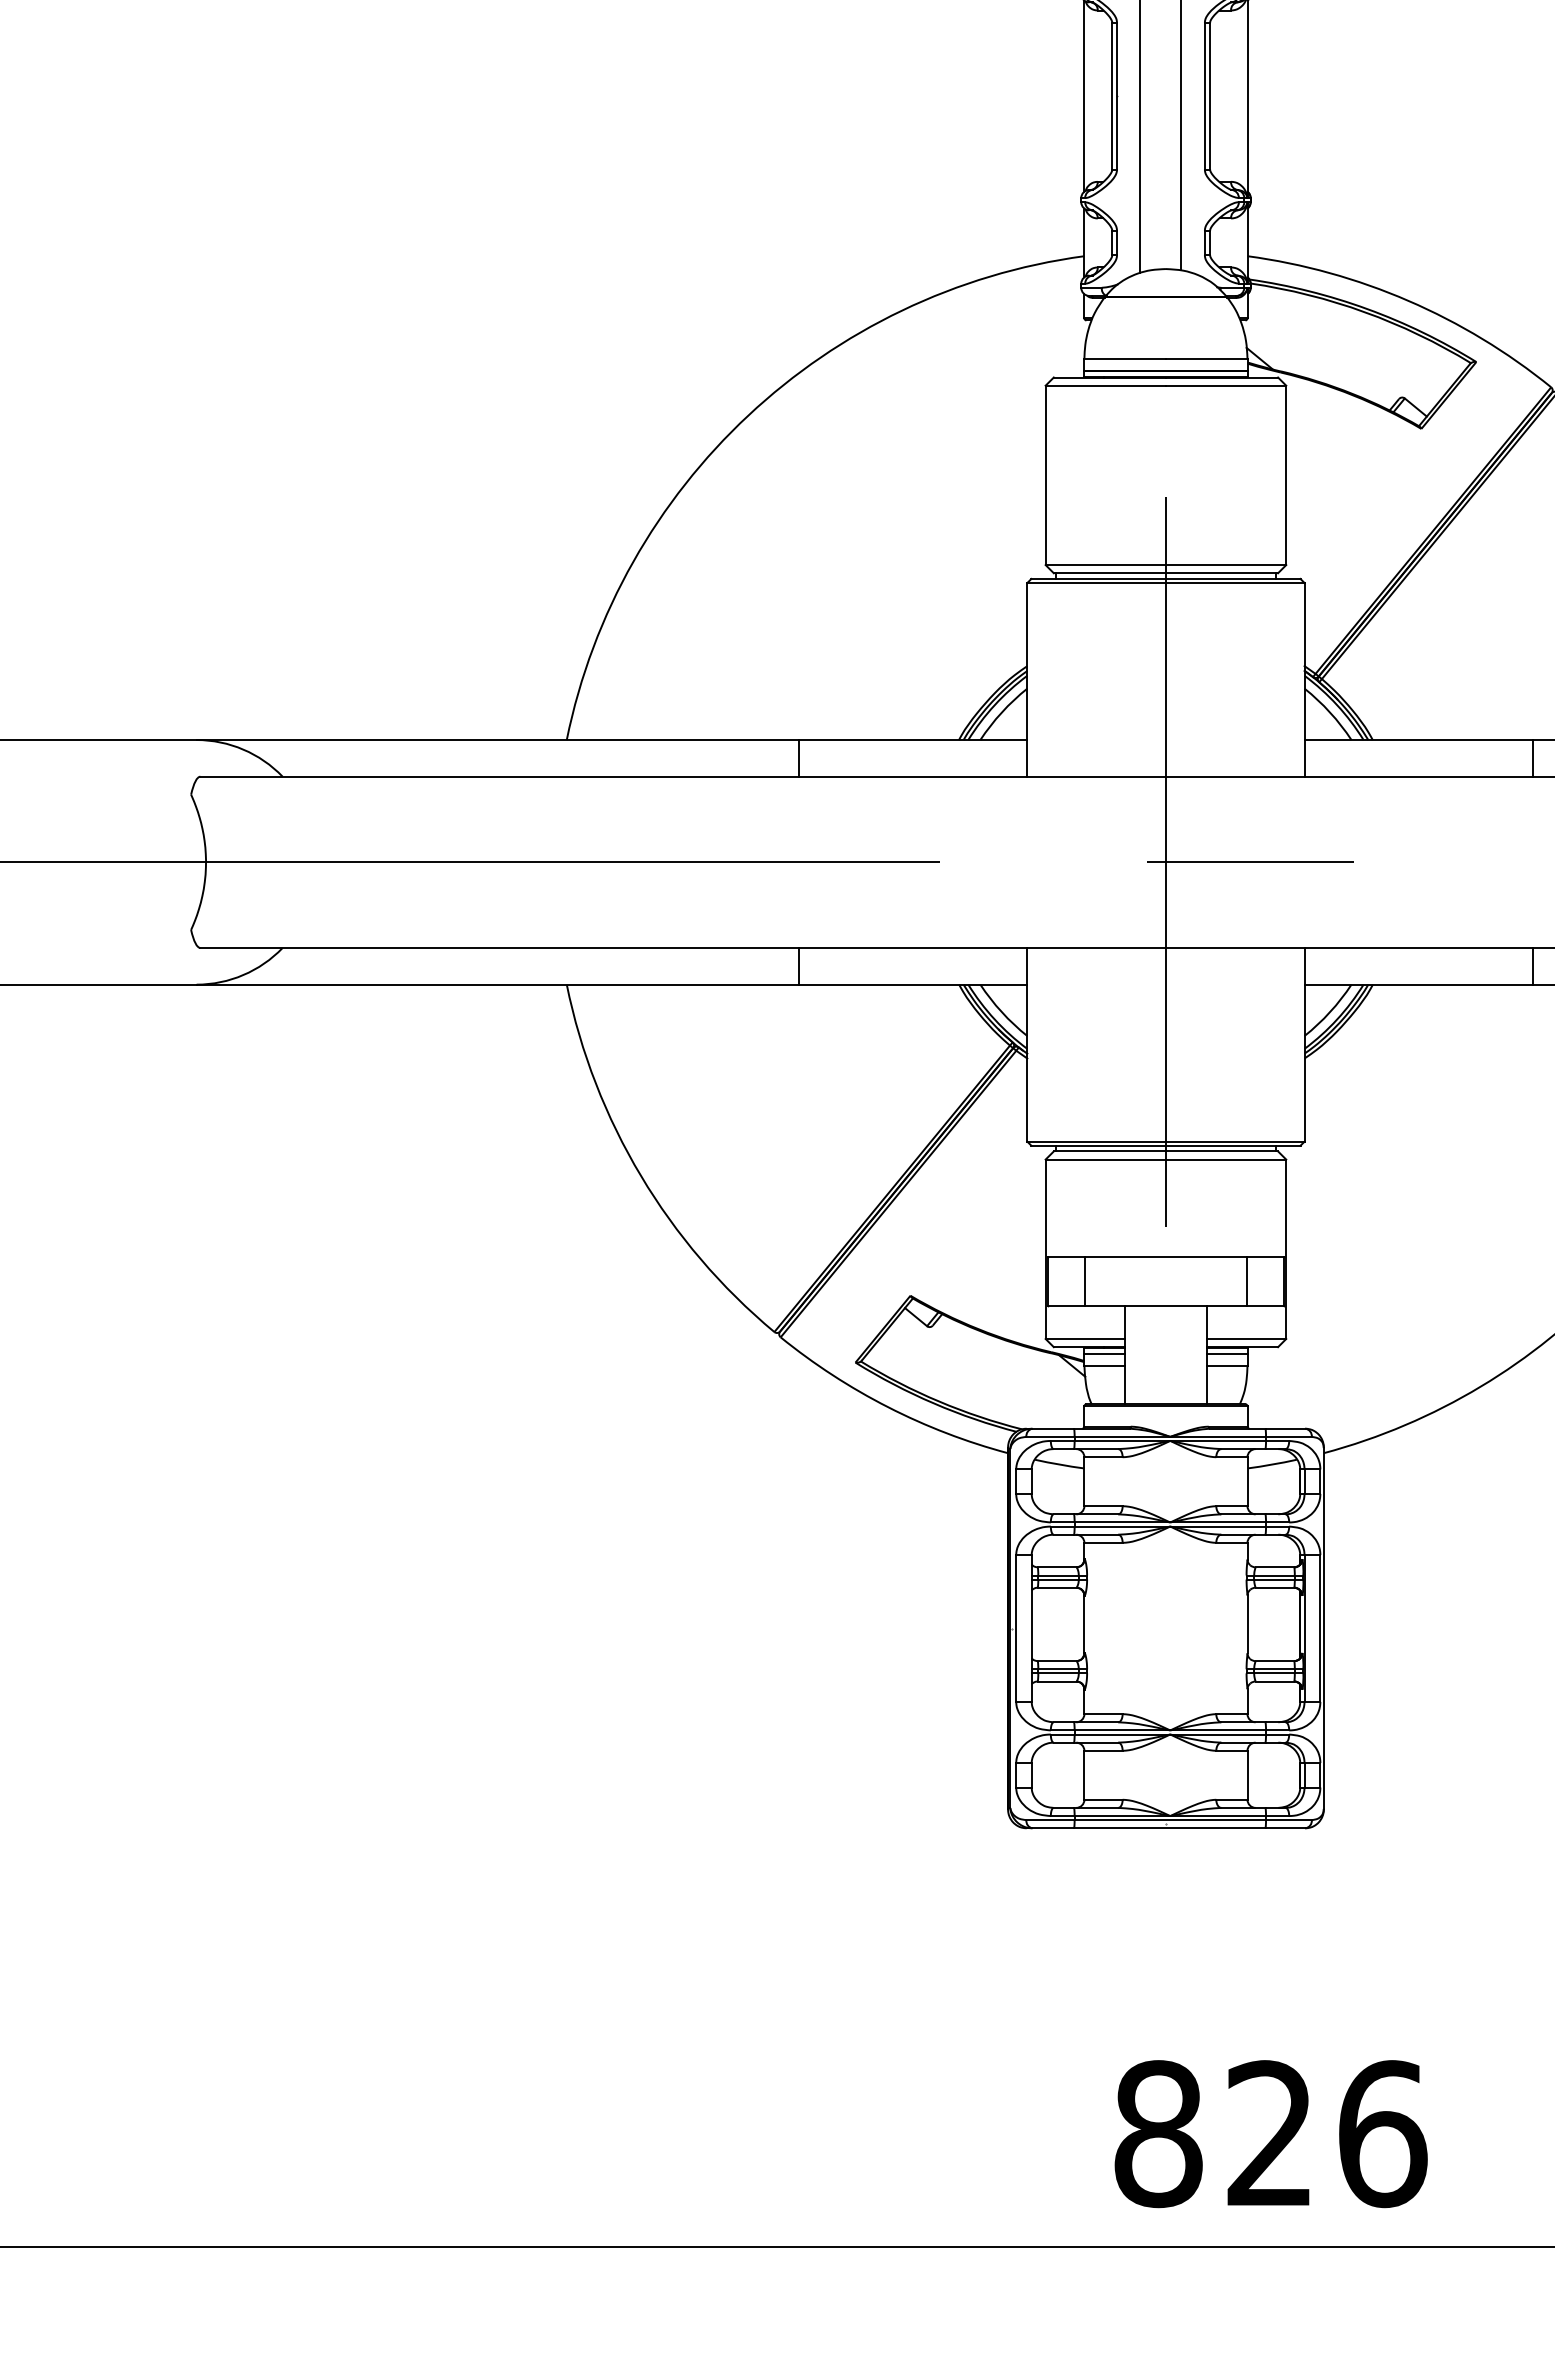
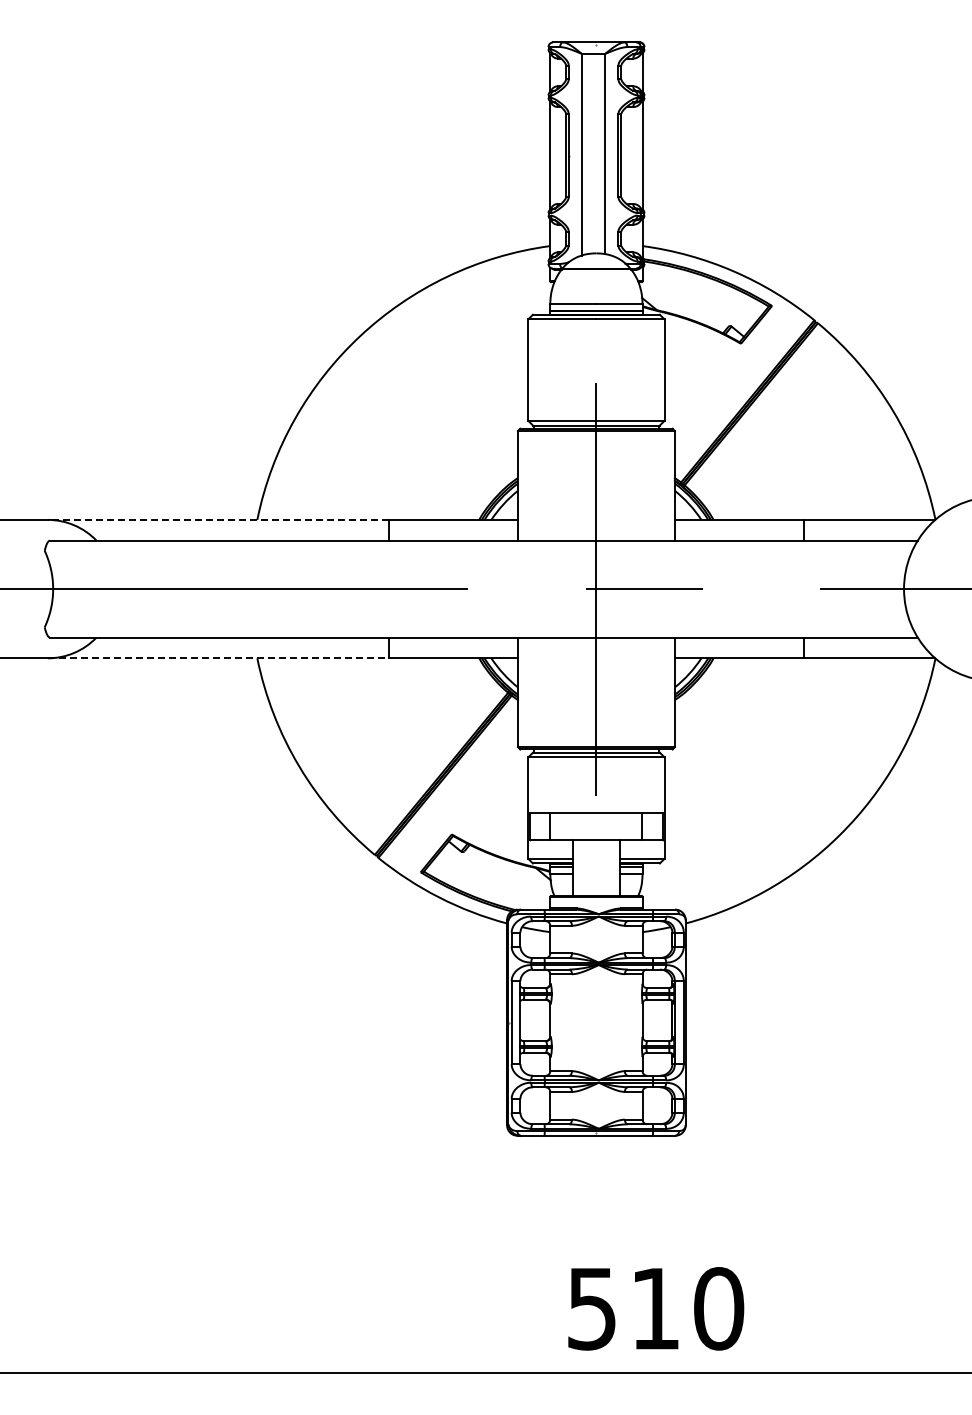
line: (496, 739) -> (217, 519), solid -> dashed
line: (498, 984) -> (218, 658), solid -> dashed
text: (1270, 2133) -> (655, 1308), 826 -> 510

